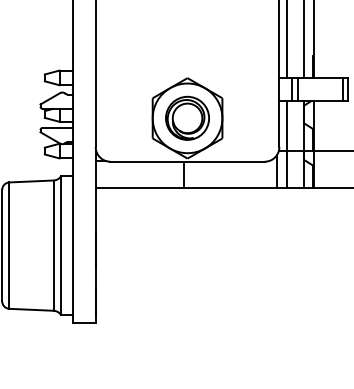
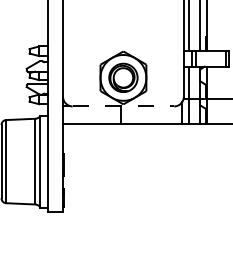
line: (187, 161) -> (123, 106), solid -> dashed

